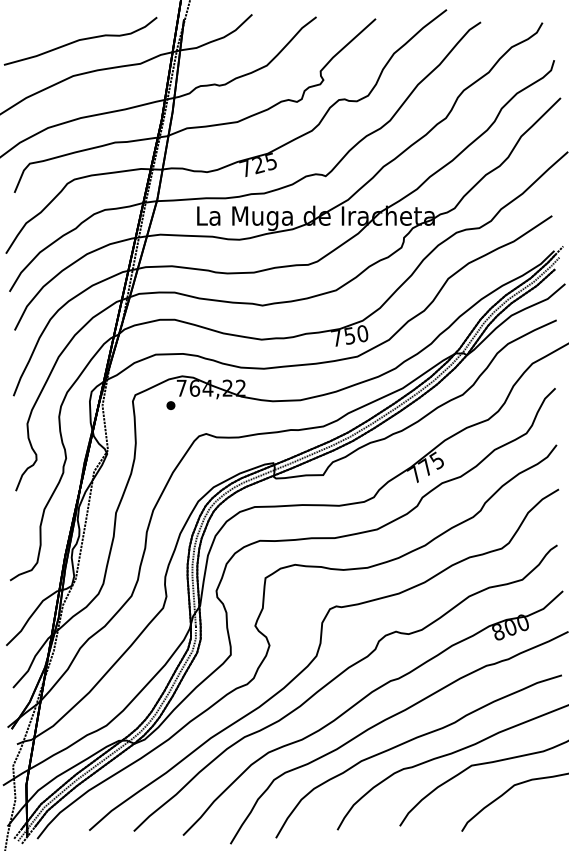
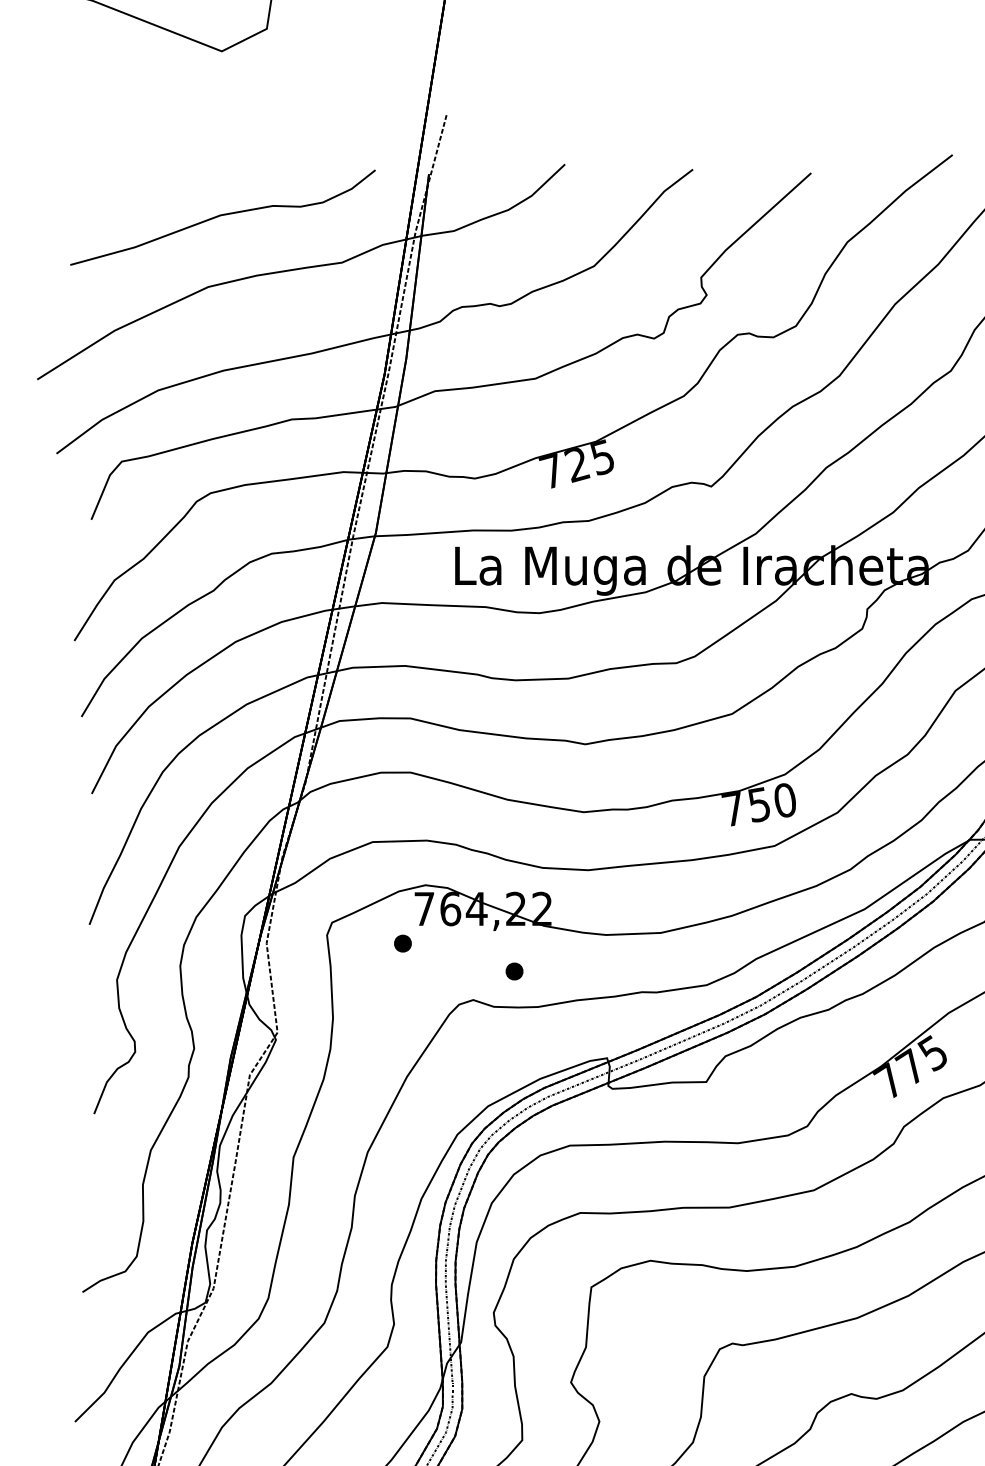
part: (226, 419) -> (513, 971), added

